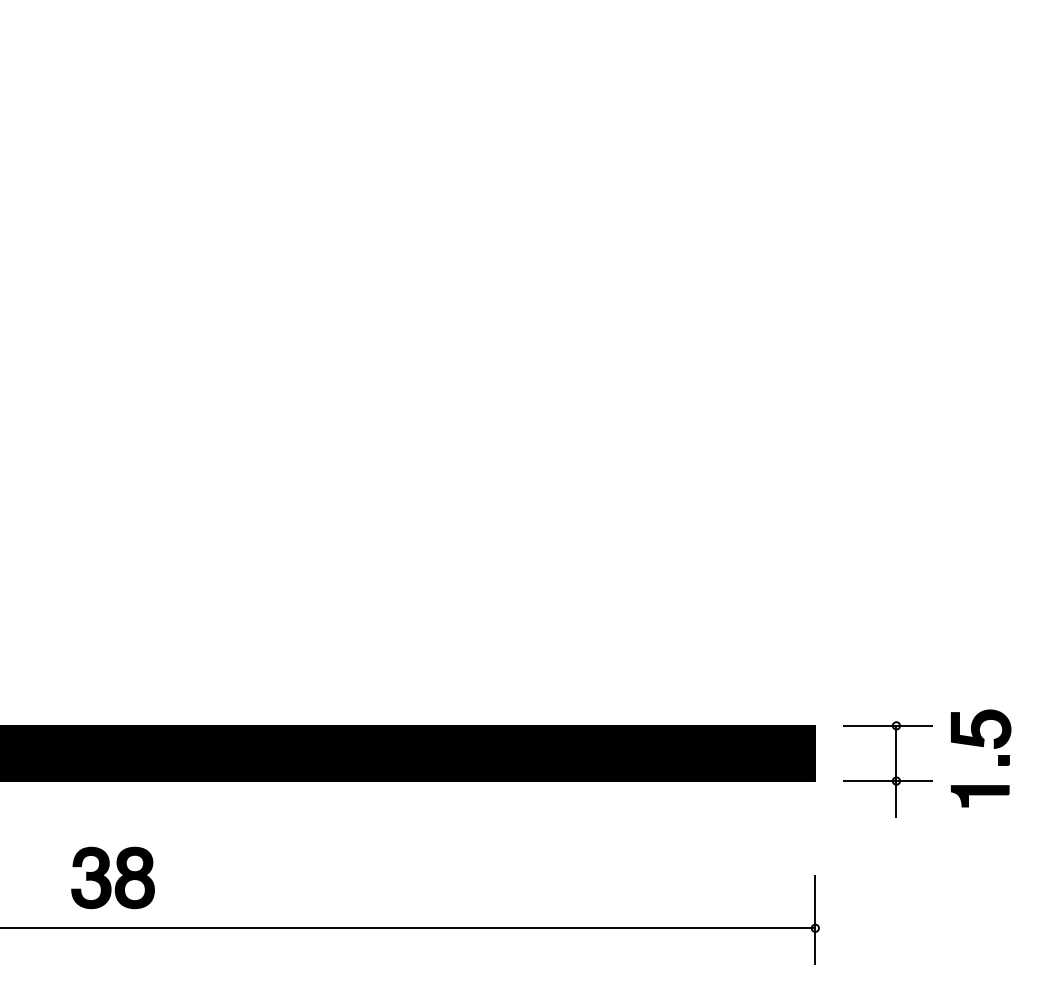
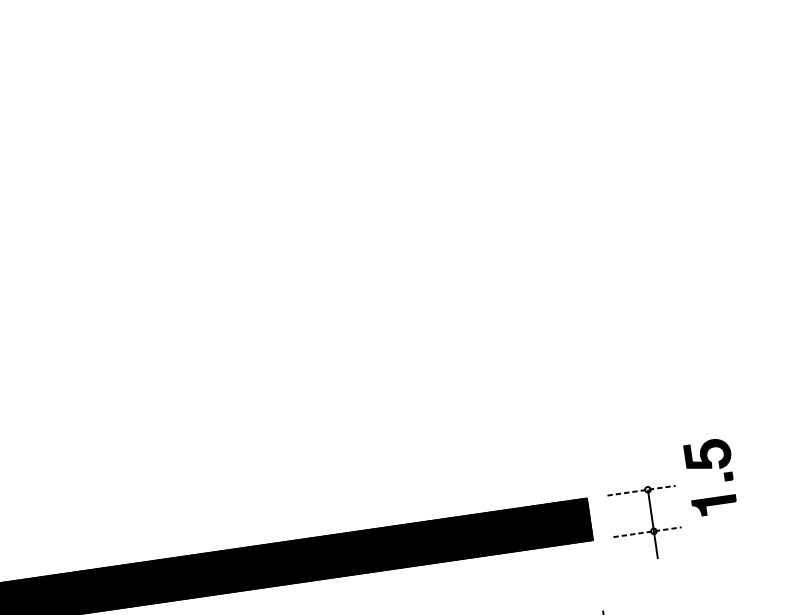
line: (888, 725) -> (641, 490), solid -> dashed
part: (983, 747) -> (711, 468), moved
line: (888, 781) -> (647, 532), solid -> dashed

